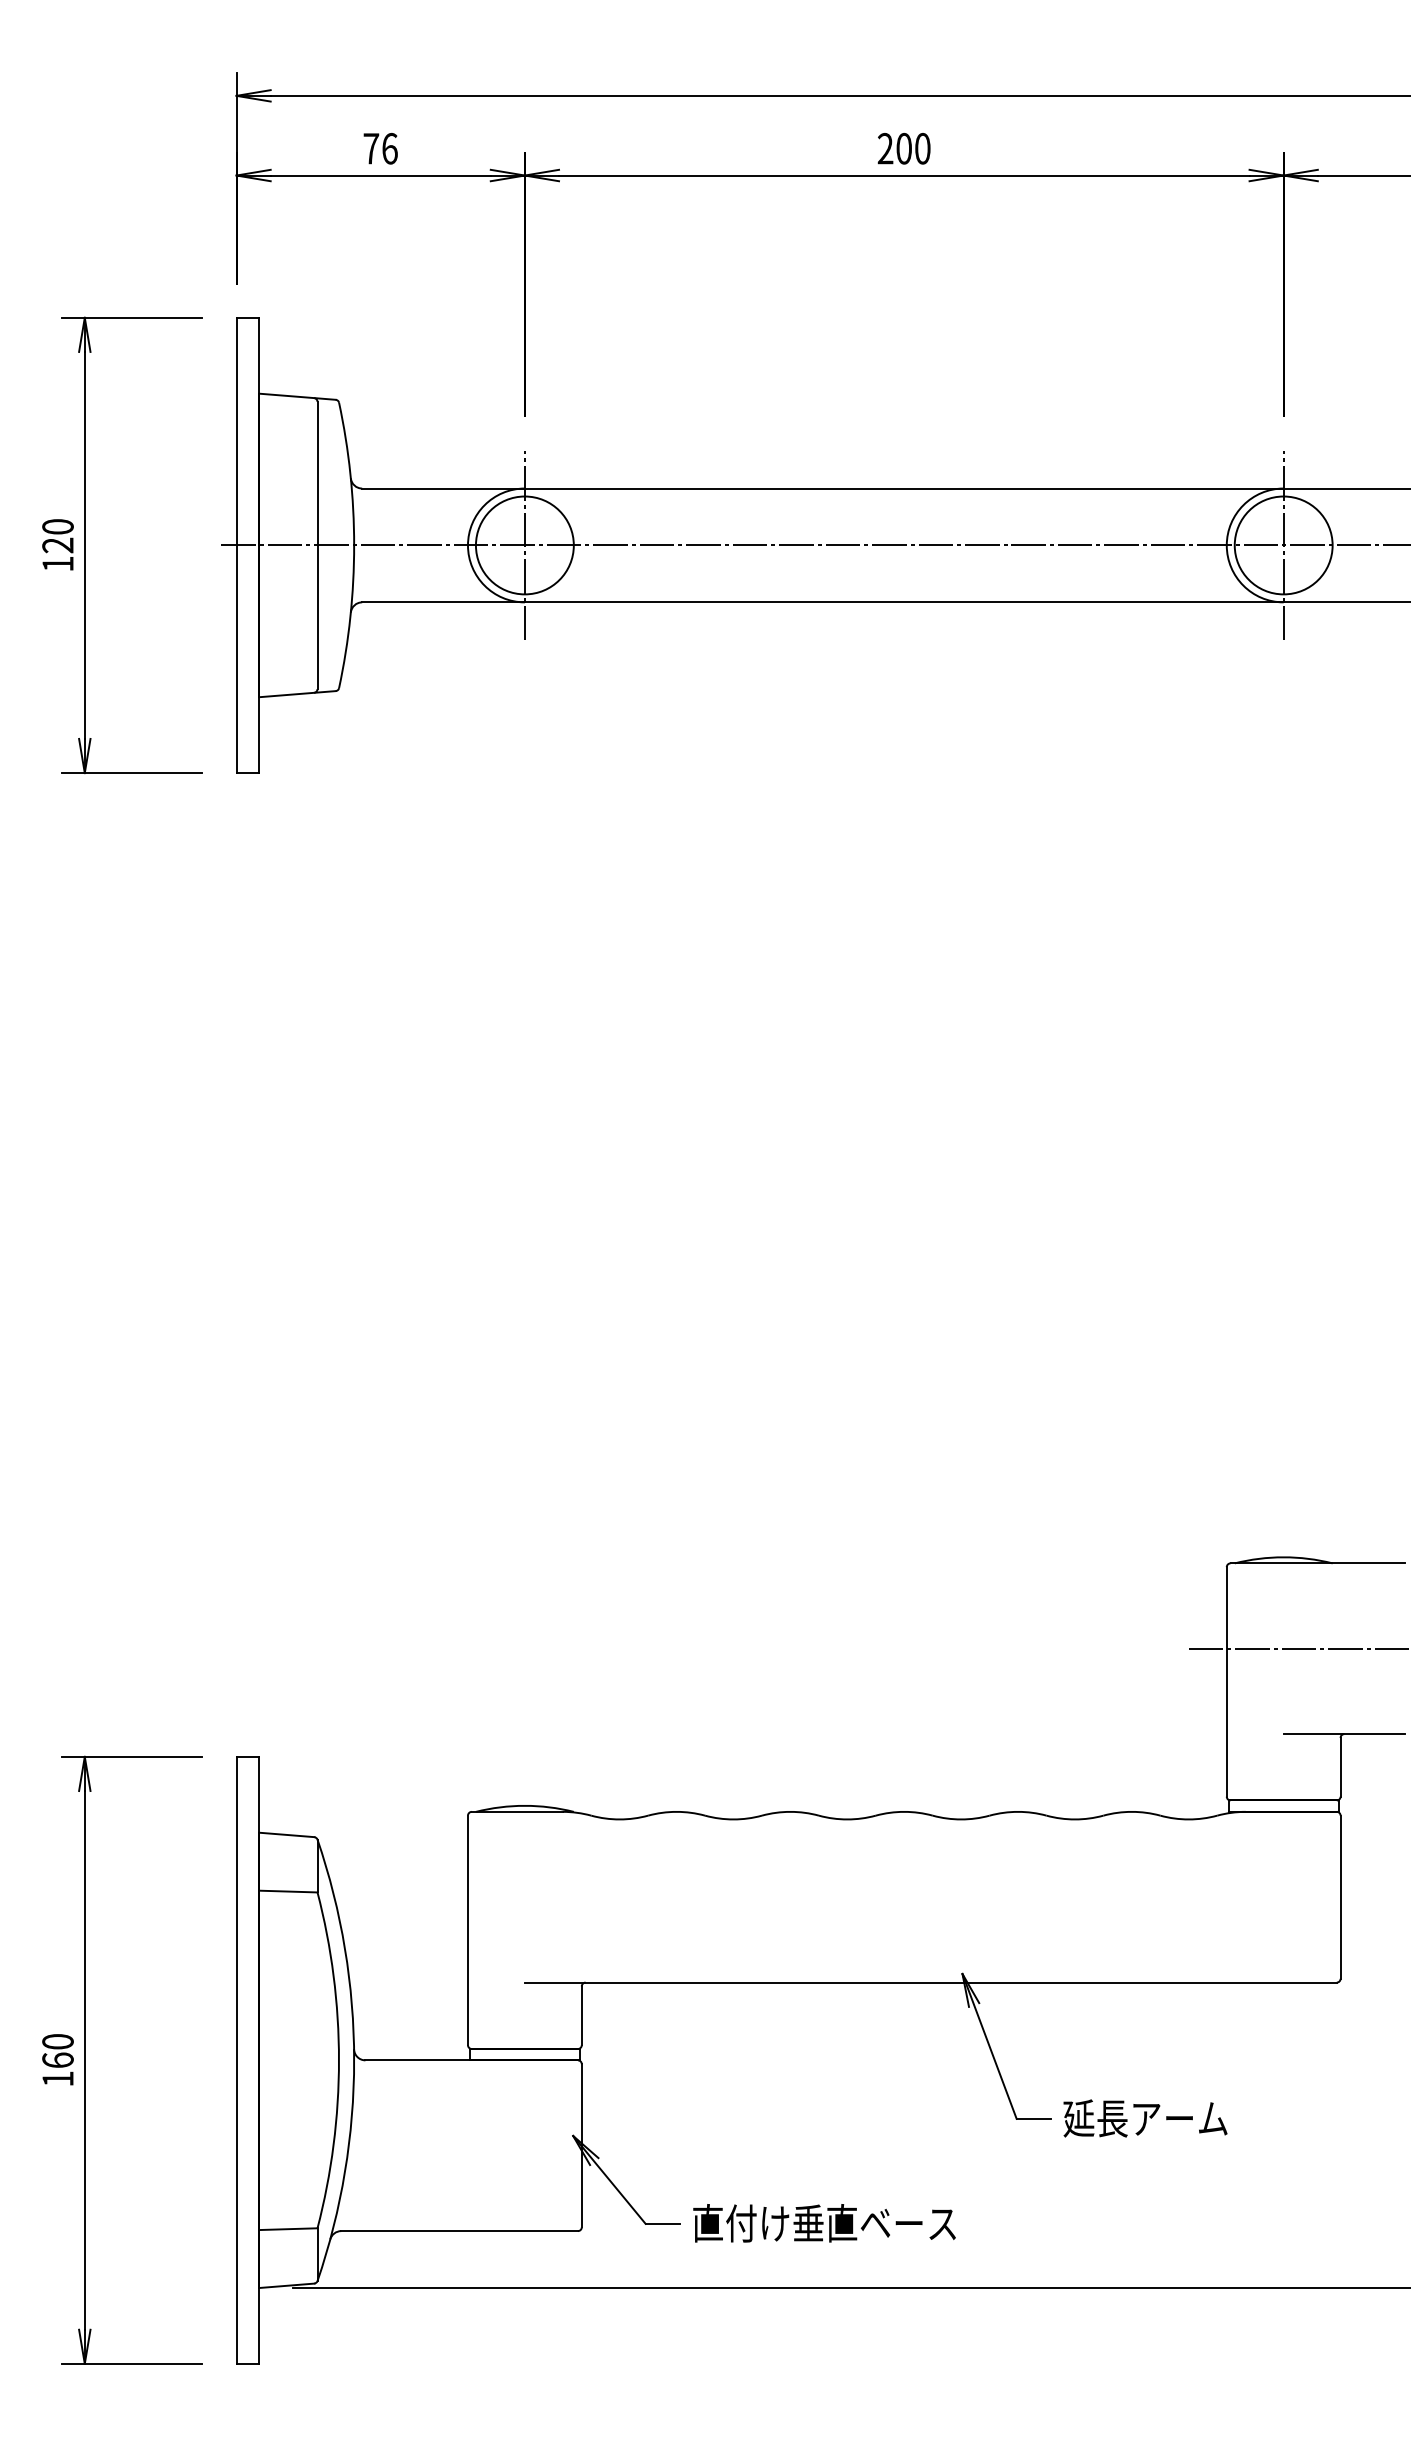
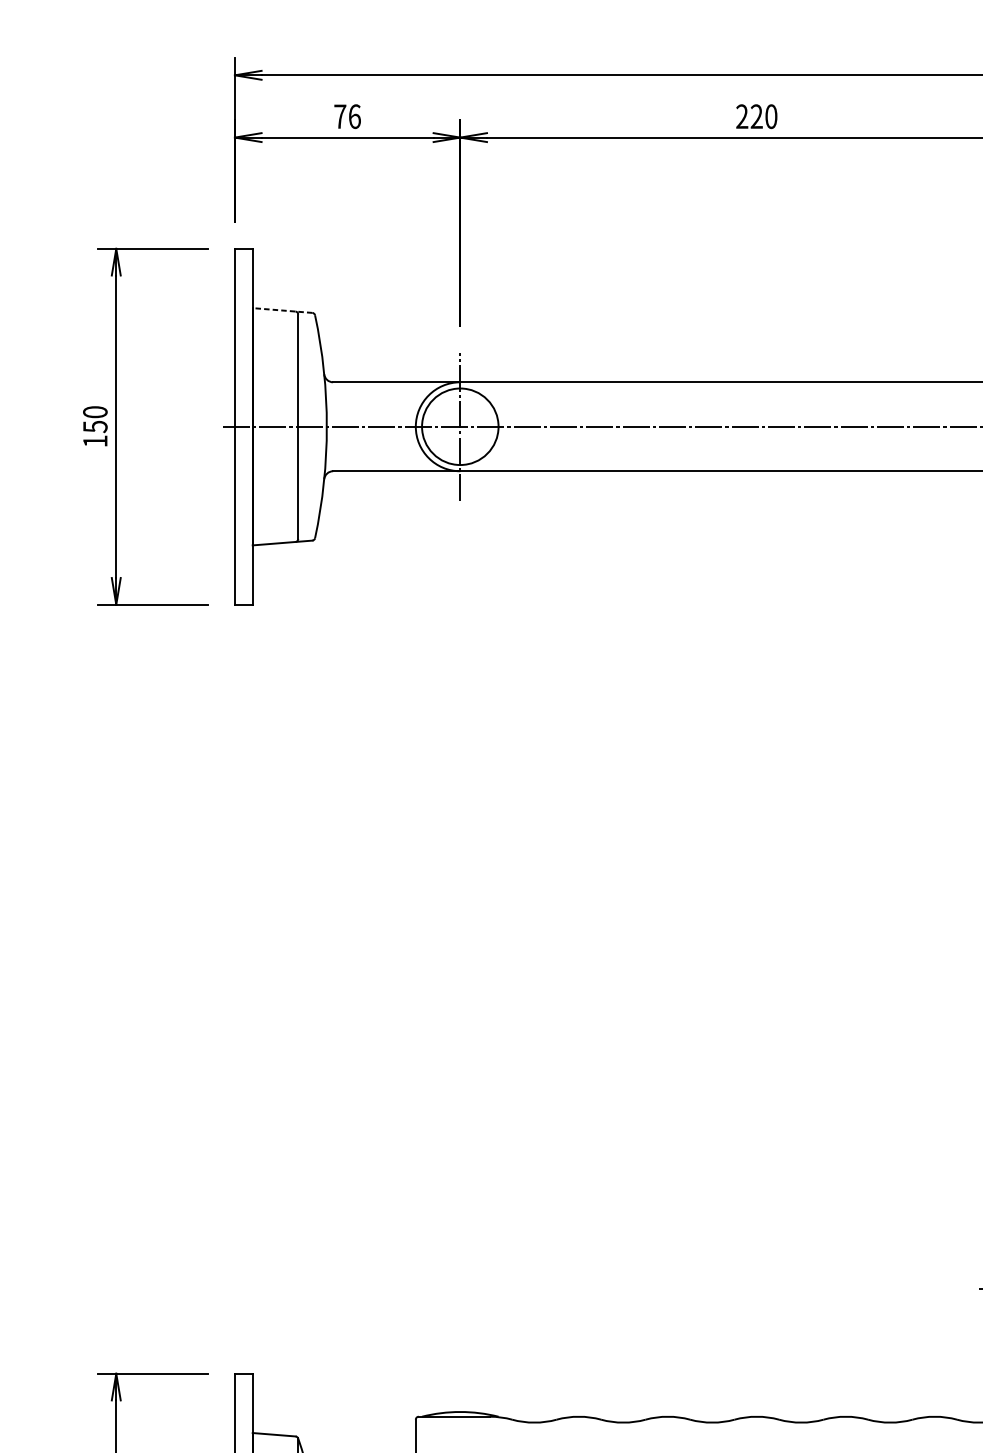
text: (903, 148) -> (756, 116), 200 -> 220
line: (297, 396) -> (282, 310), solid -> dashed
text: (57, 545) -> (94, 426), 120 -> 150

